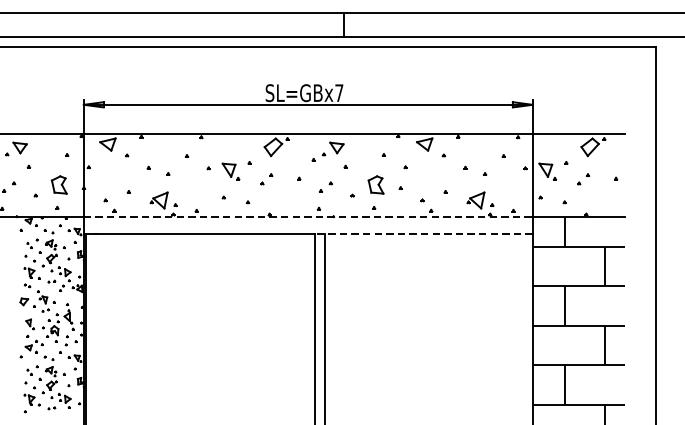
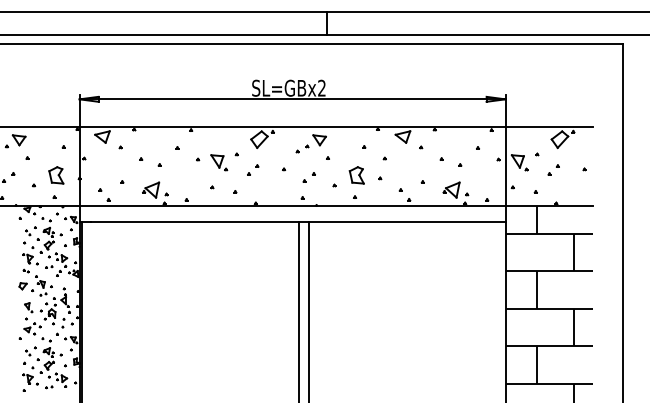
text: (338, 92) -> (321, 87), SL=GBx7 -> SL=GBx2
line: (308, 216) -> (292, 205), dashed -> solid
line: (423, 233) -> (401, 221), dashed -> solid

